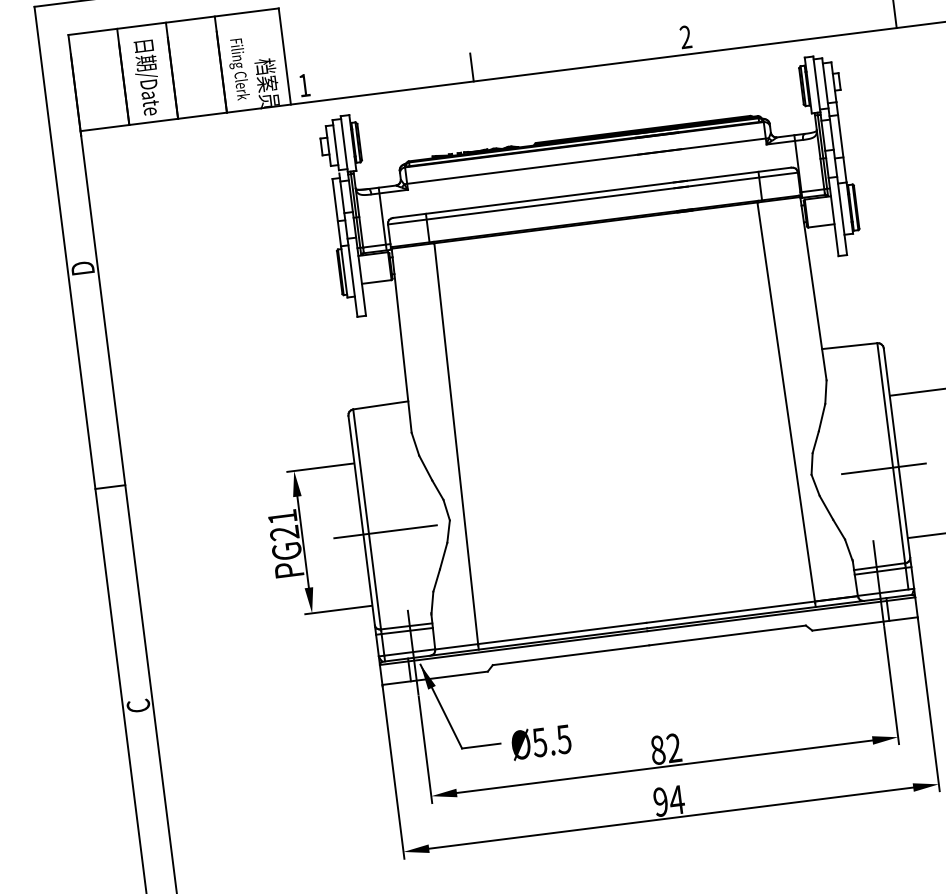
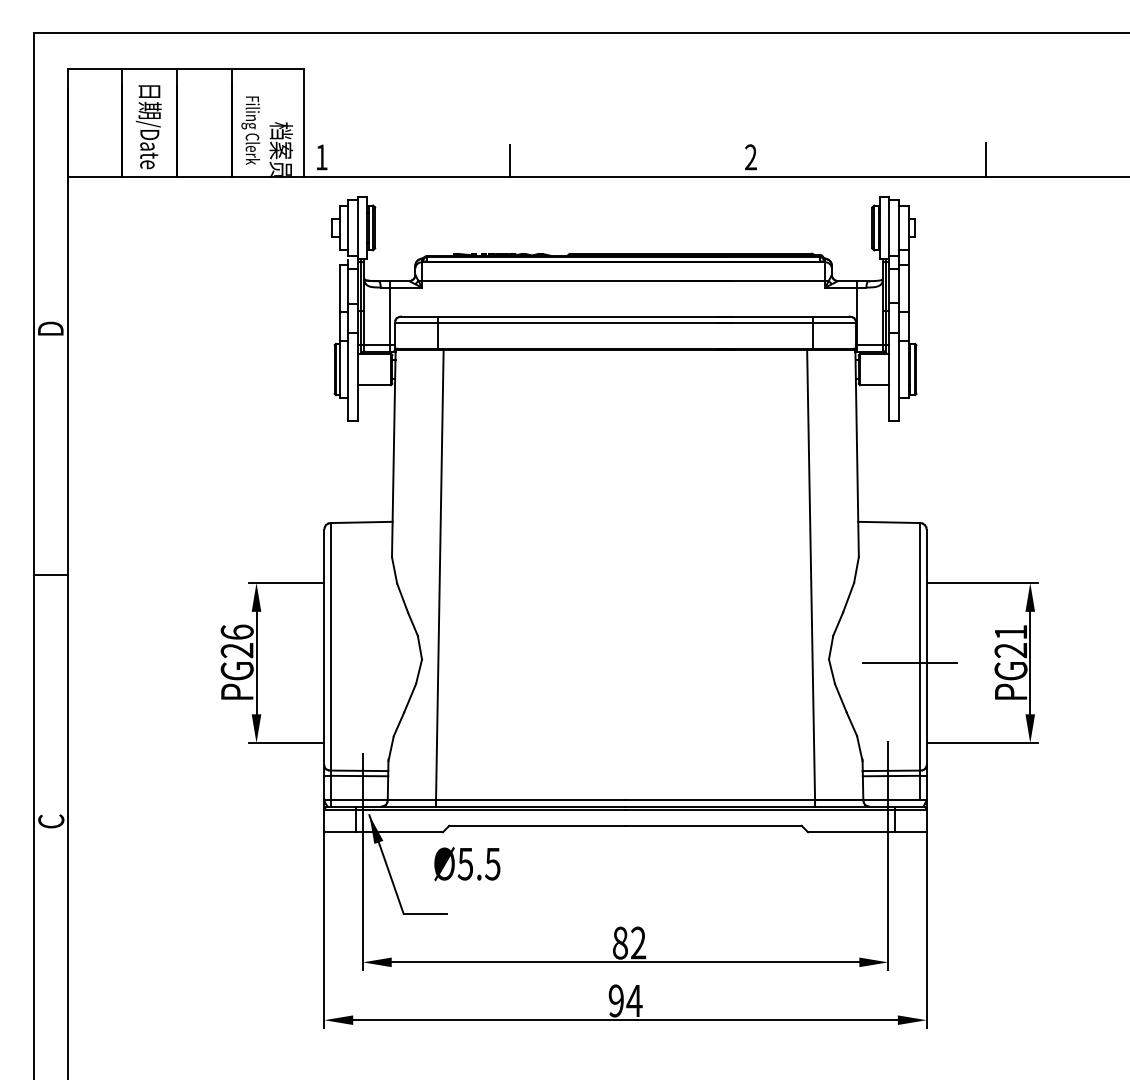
text: (281, 516) -> (236, 631), PG21 -> PG26
line: (385, 532) -> (349, 663), removed
text: (541, 741) -> (467, 863), moved

